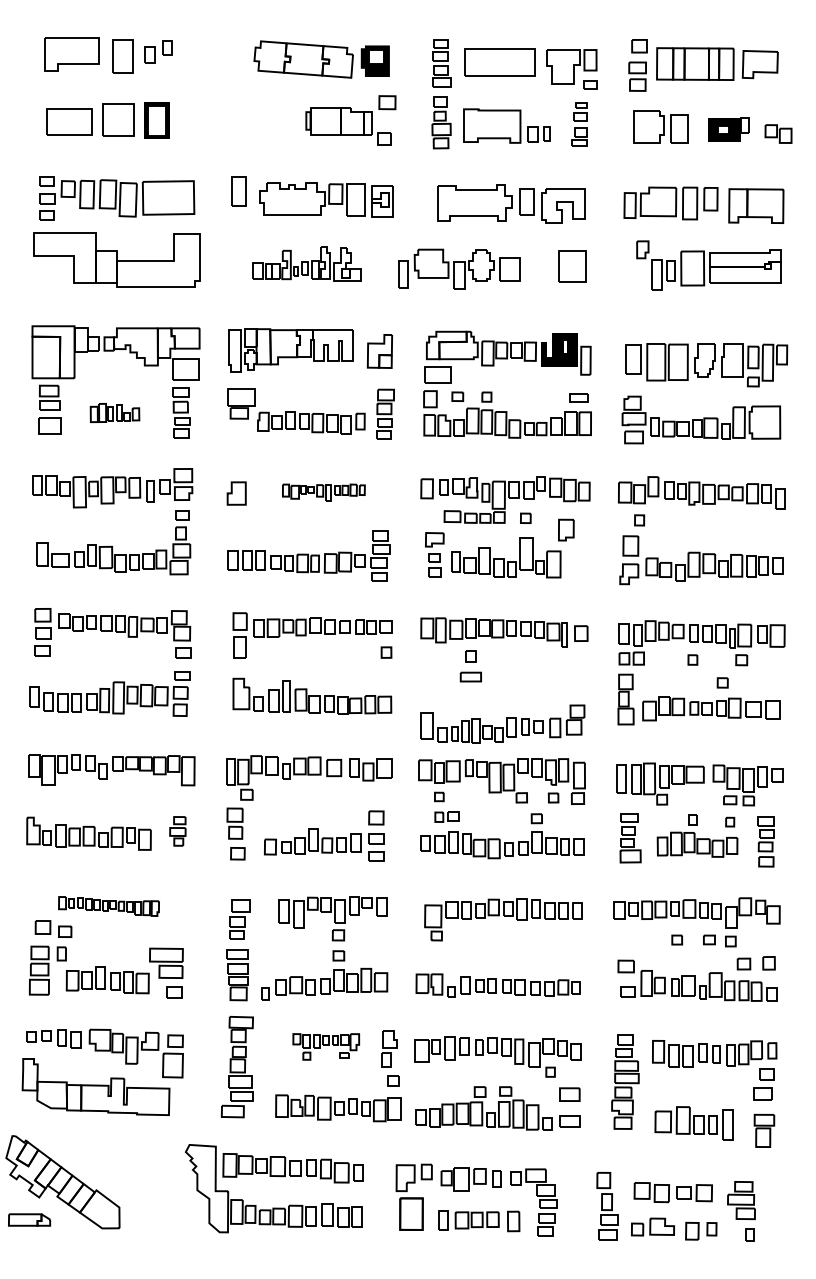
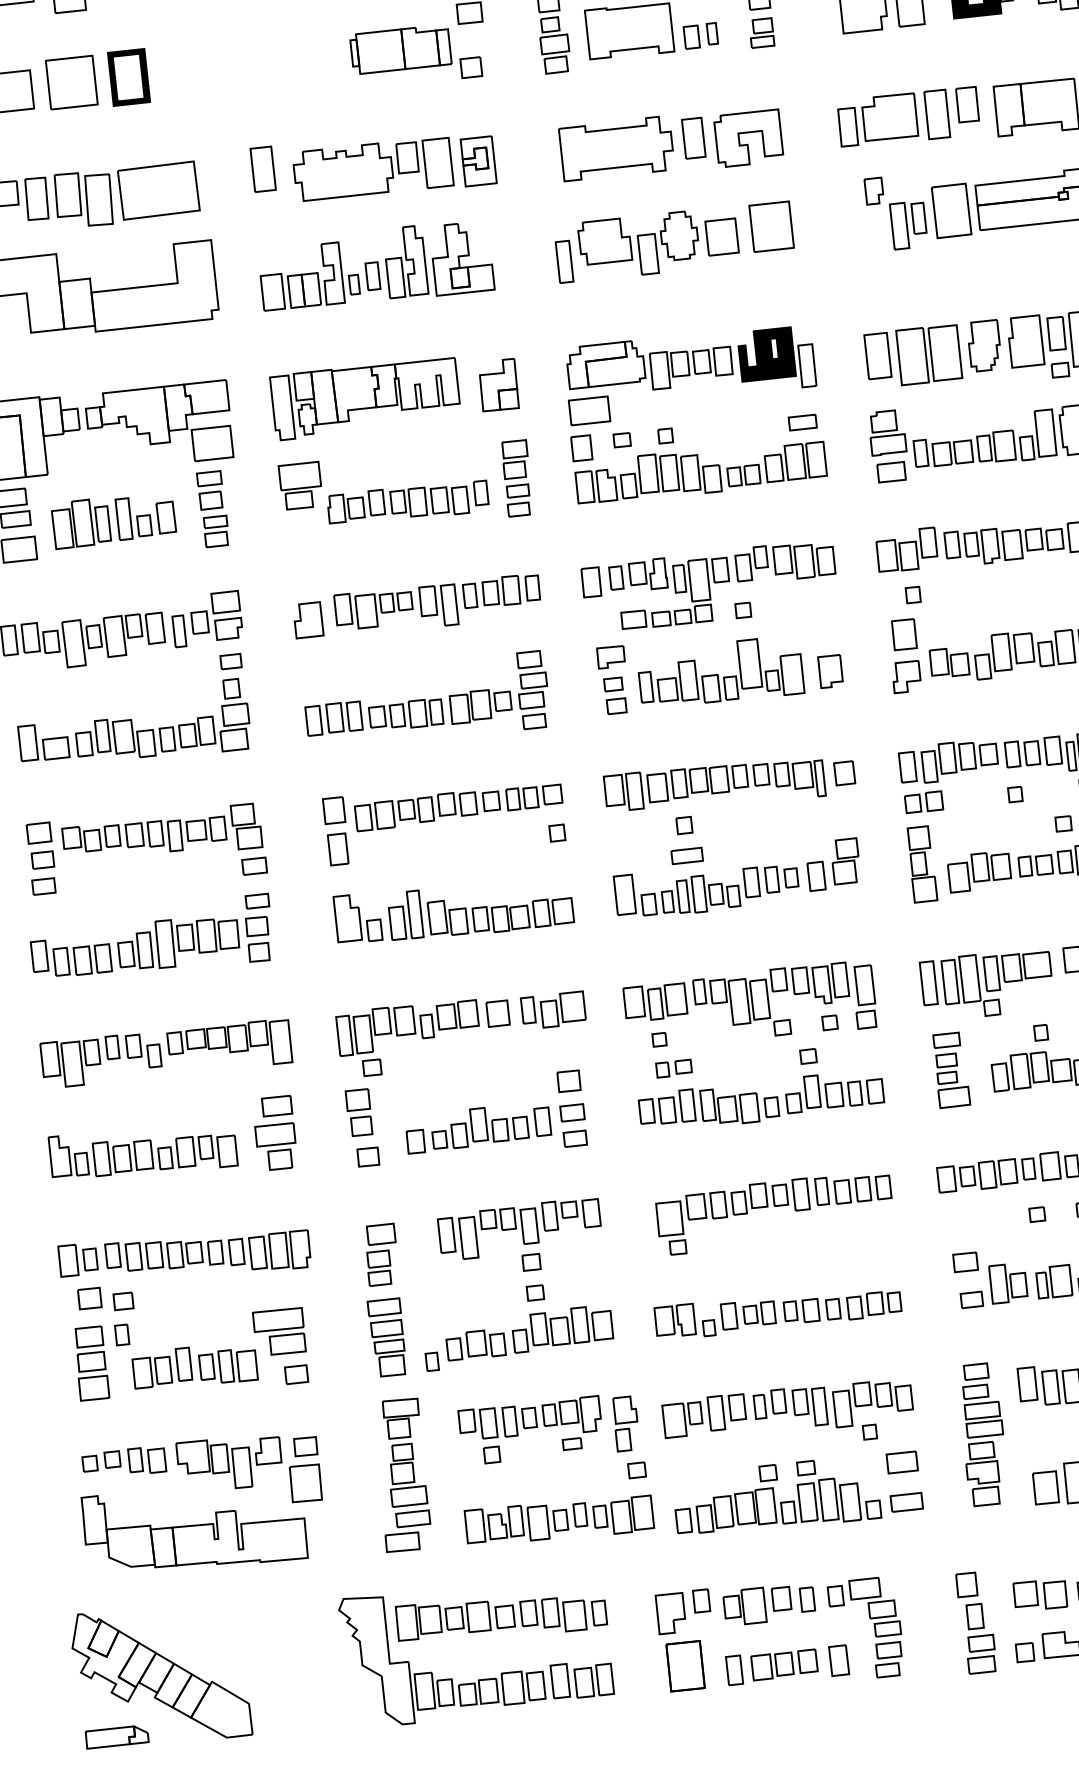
part: (306, 263) -> (375, 266), size x1.43
part: (459, 268) -> (647, 243), moved
part: (114, 412) -> (112, 519), size x1.67
part: (323, 492) -> (437, 604), size x1.67
part: (566, 529) -> (830, 670), moved
part: (502, 723) -> (737, 878), moved
part: (177, 831) -> (274, 1133), size x1.67
part: (108, 906) -> (184, 1256), size x1.67
part: (326, 1046) -> (531, 1430), size x1.43

